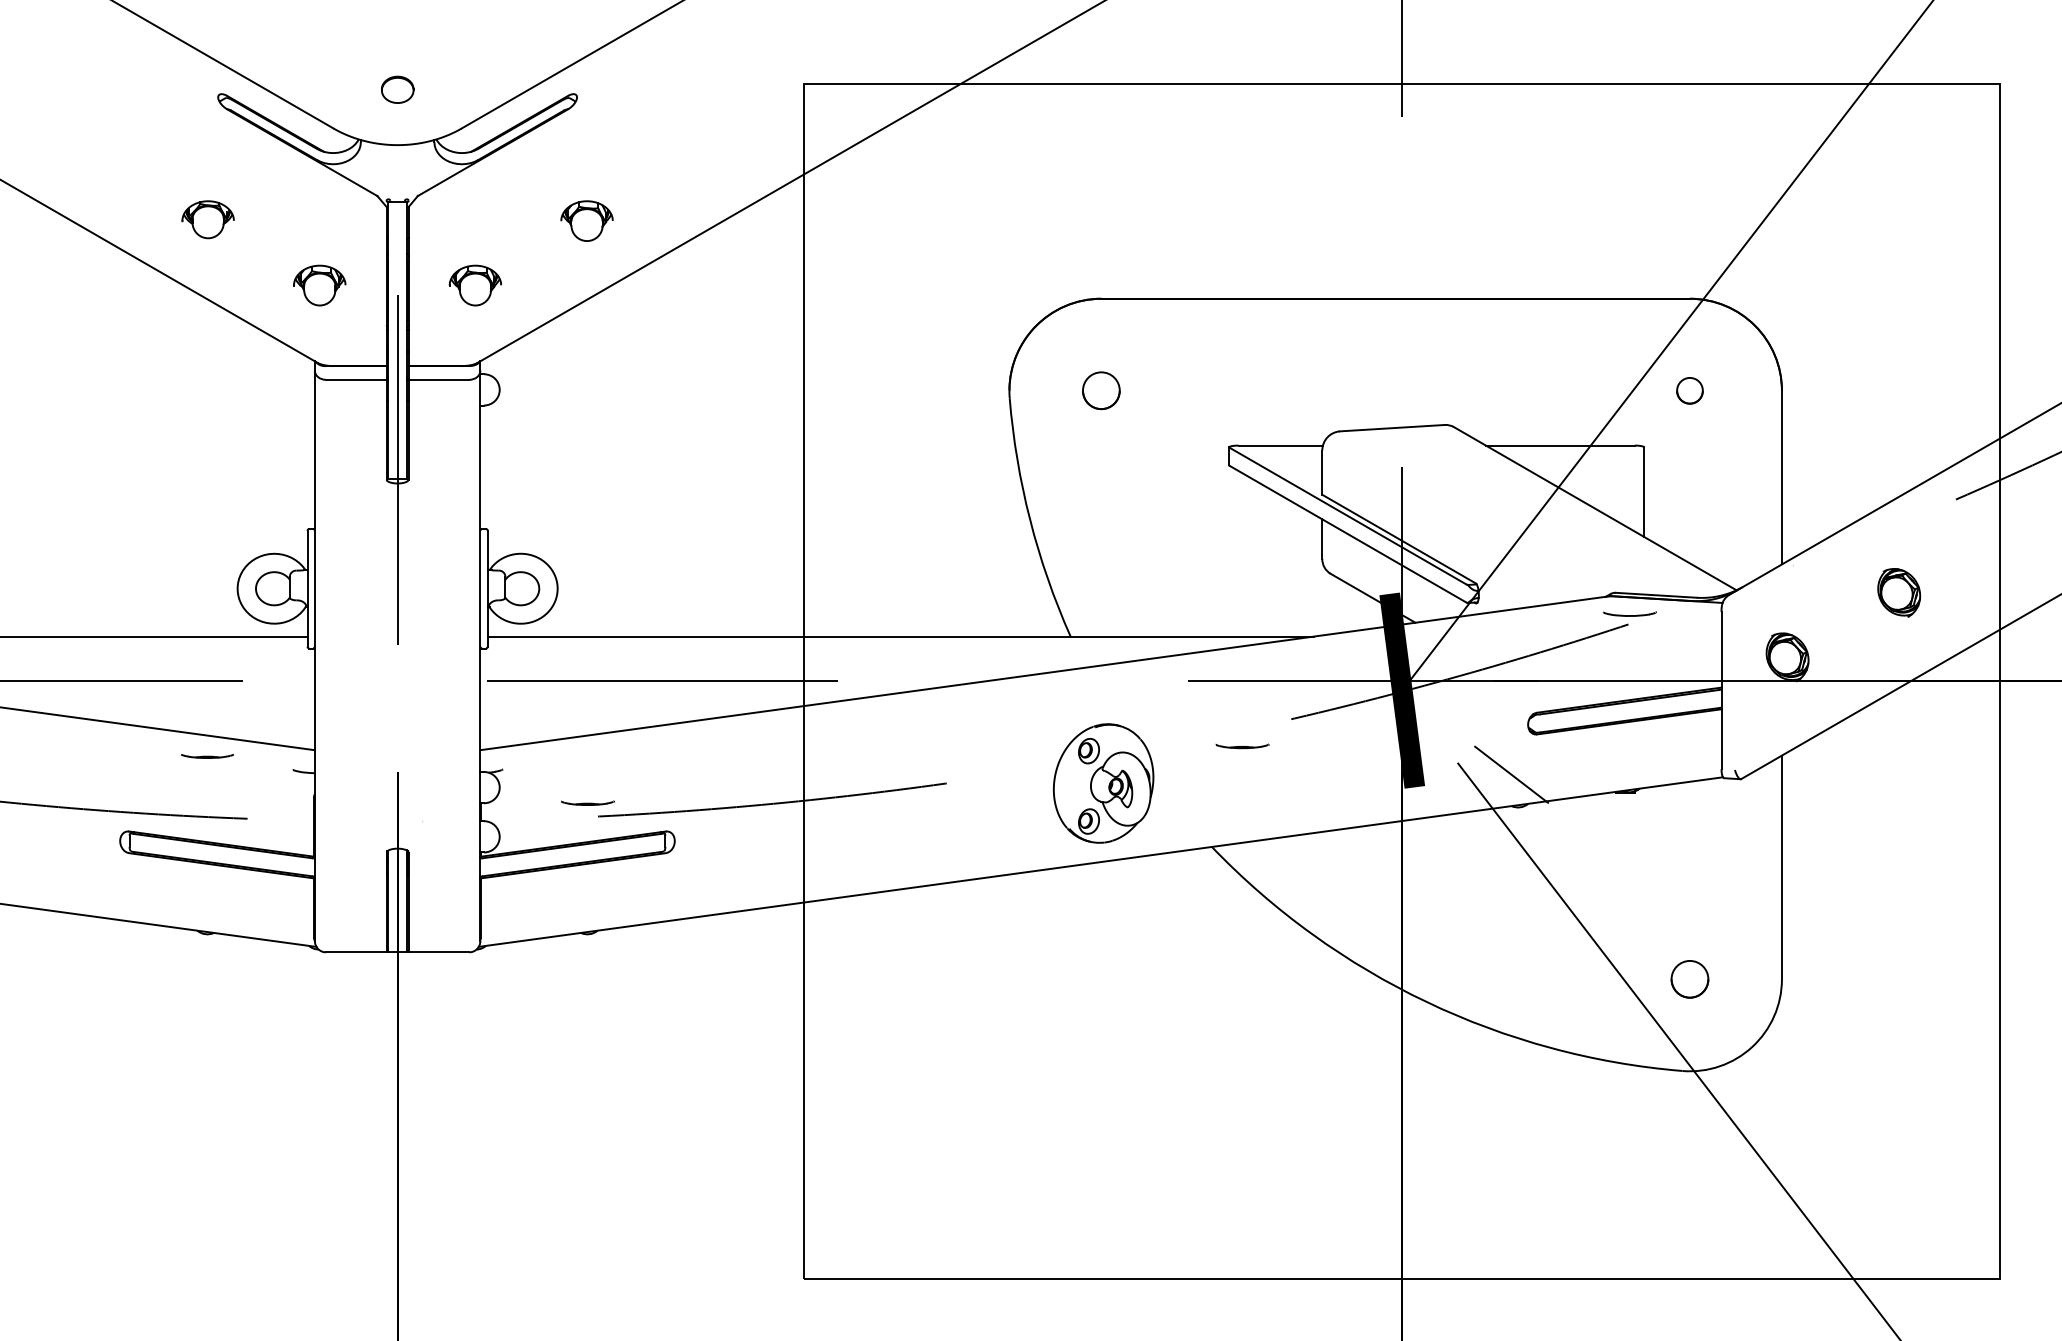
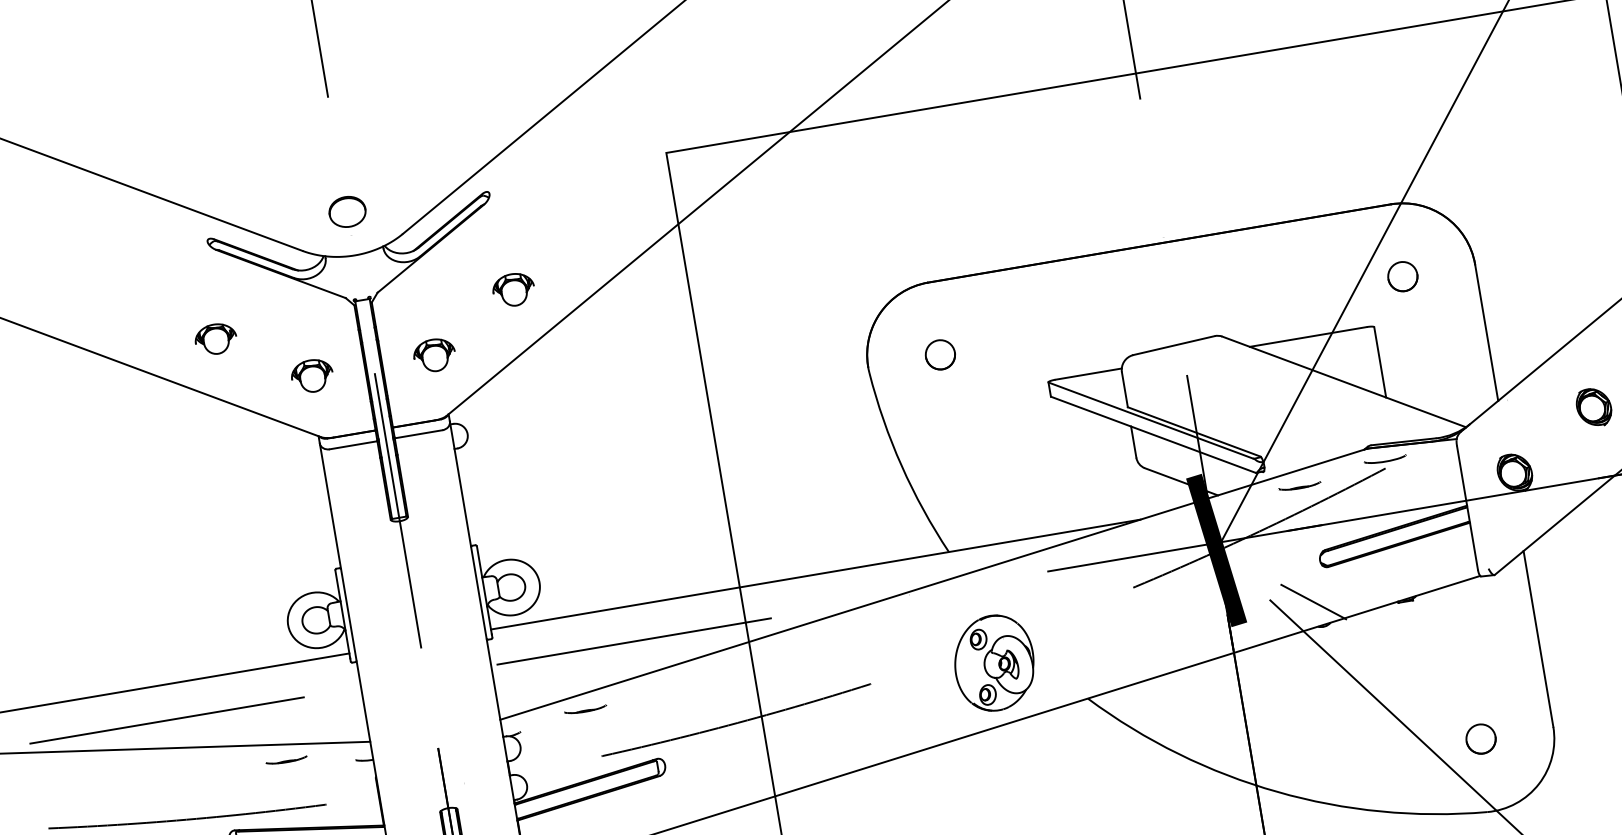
part: (397, 89) -> (347, 211), size x1.43
part: (1689, 390) -> (1402, 276), size x1.43
part: (1242, 746) -> (1299, 487), moved
part: (587, 802) -> (585, 709), moved

